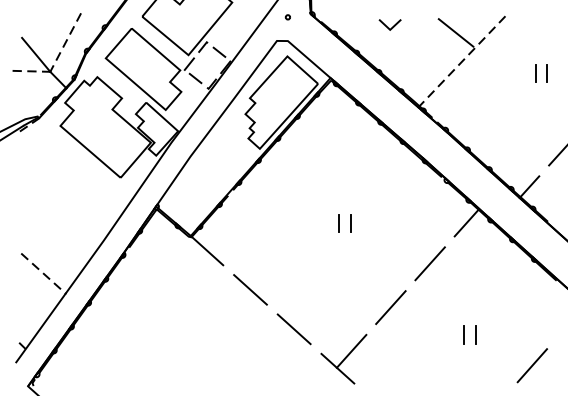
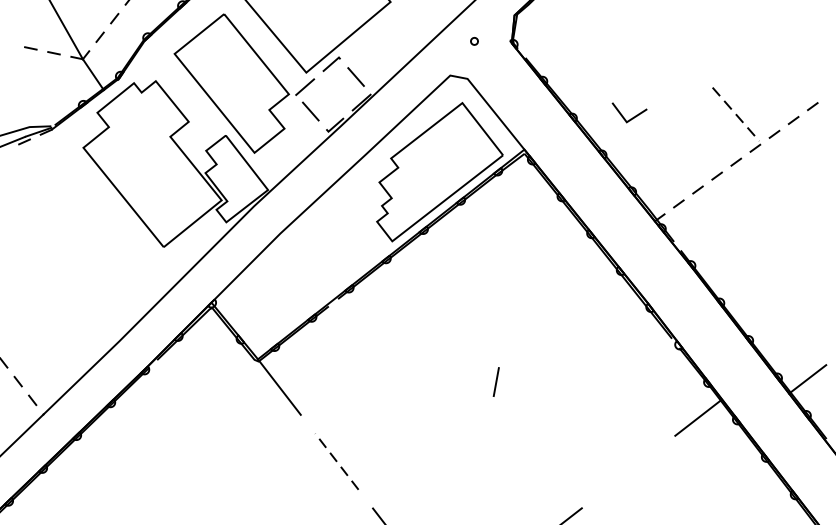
line: (387, 26) -> (623, 116), moved
line: (456, 33) -> (736, 115), solid -> dashed
line: (350, 223) -> (514, 385), removed
line: (429, 263) -> (627, 471), removed
line: (250, 289) -> (337, 461), solid -> dashed

